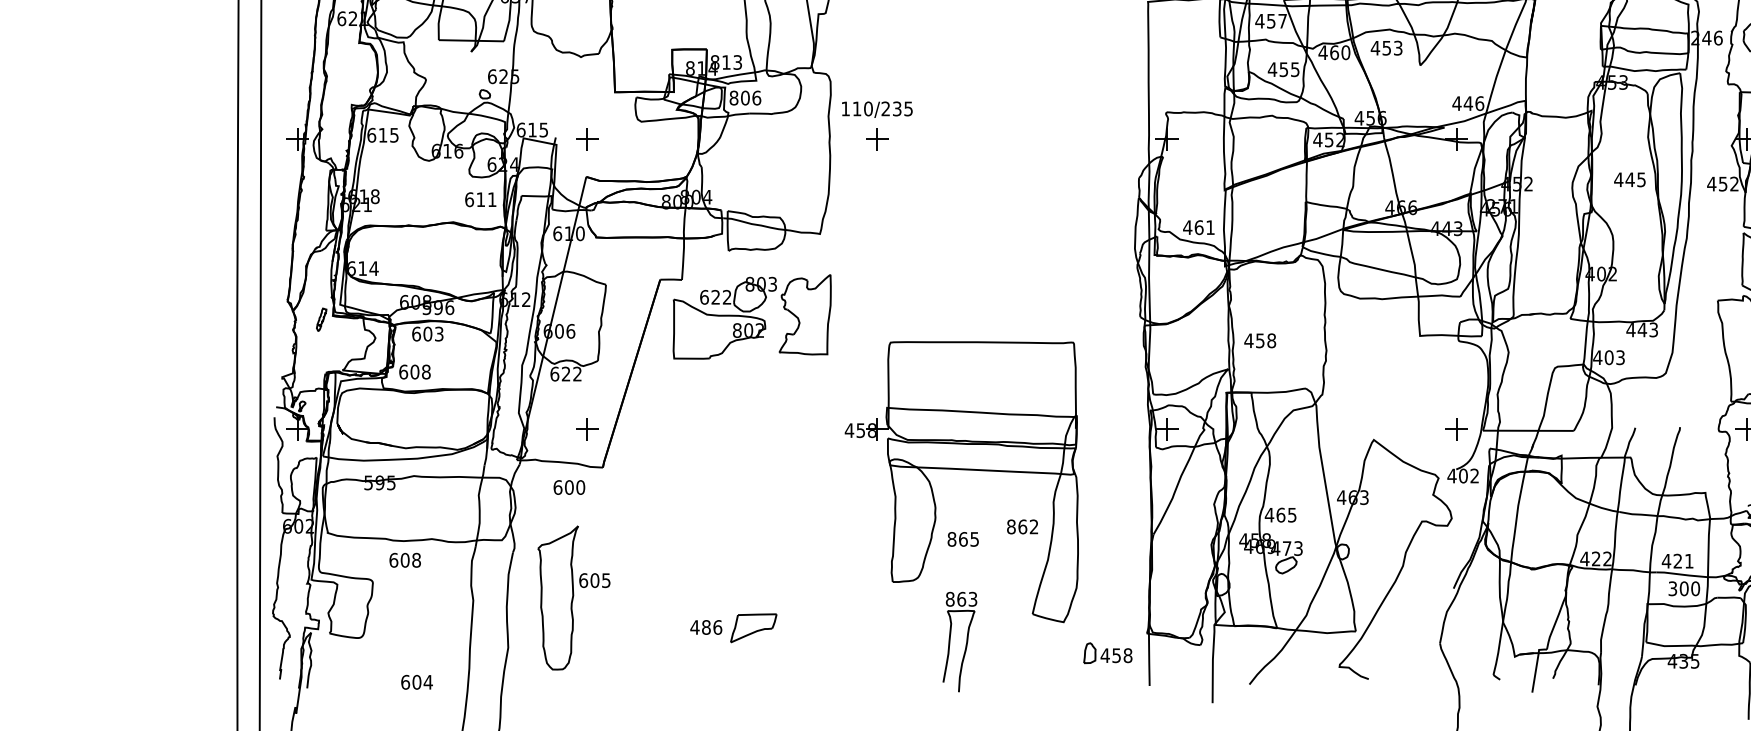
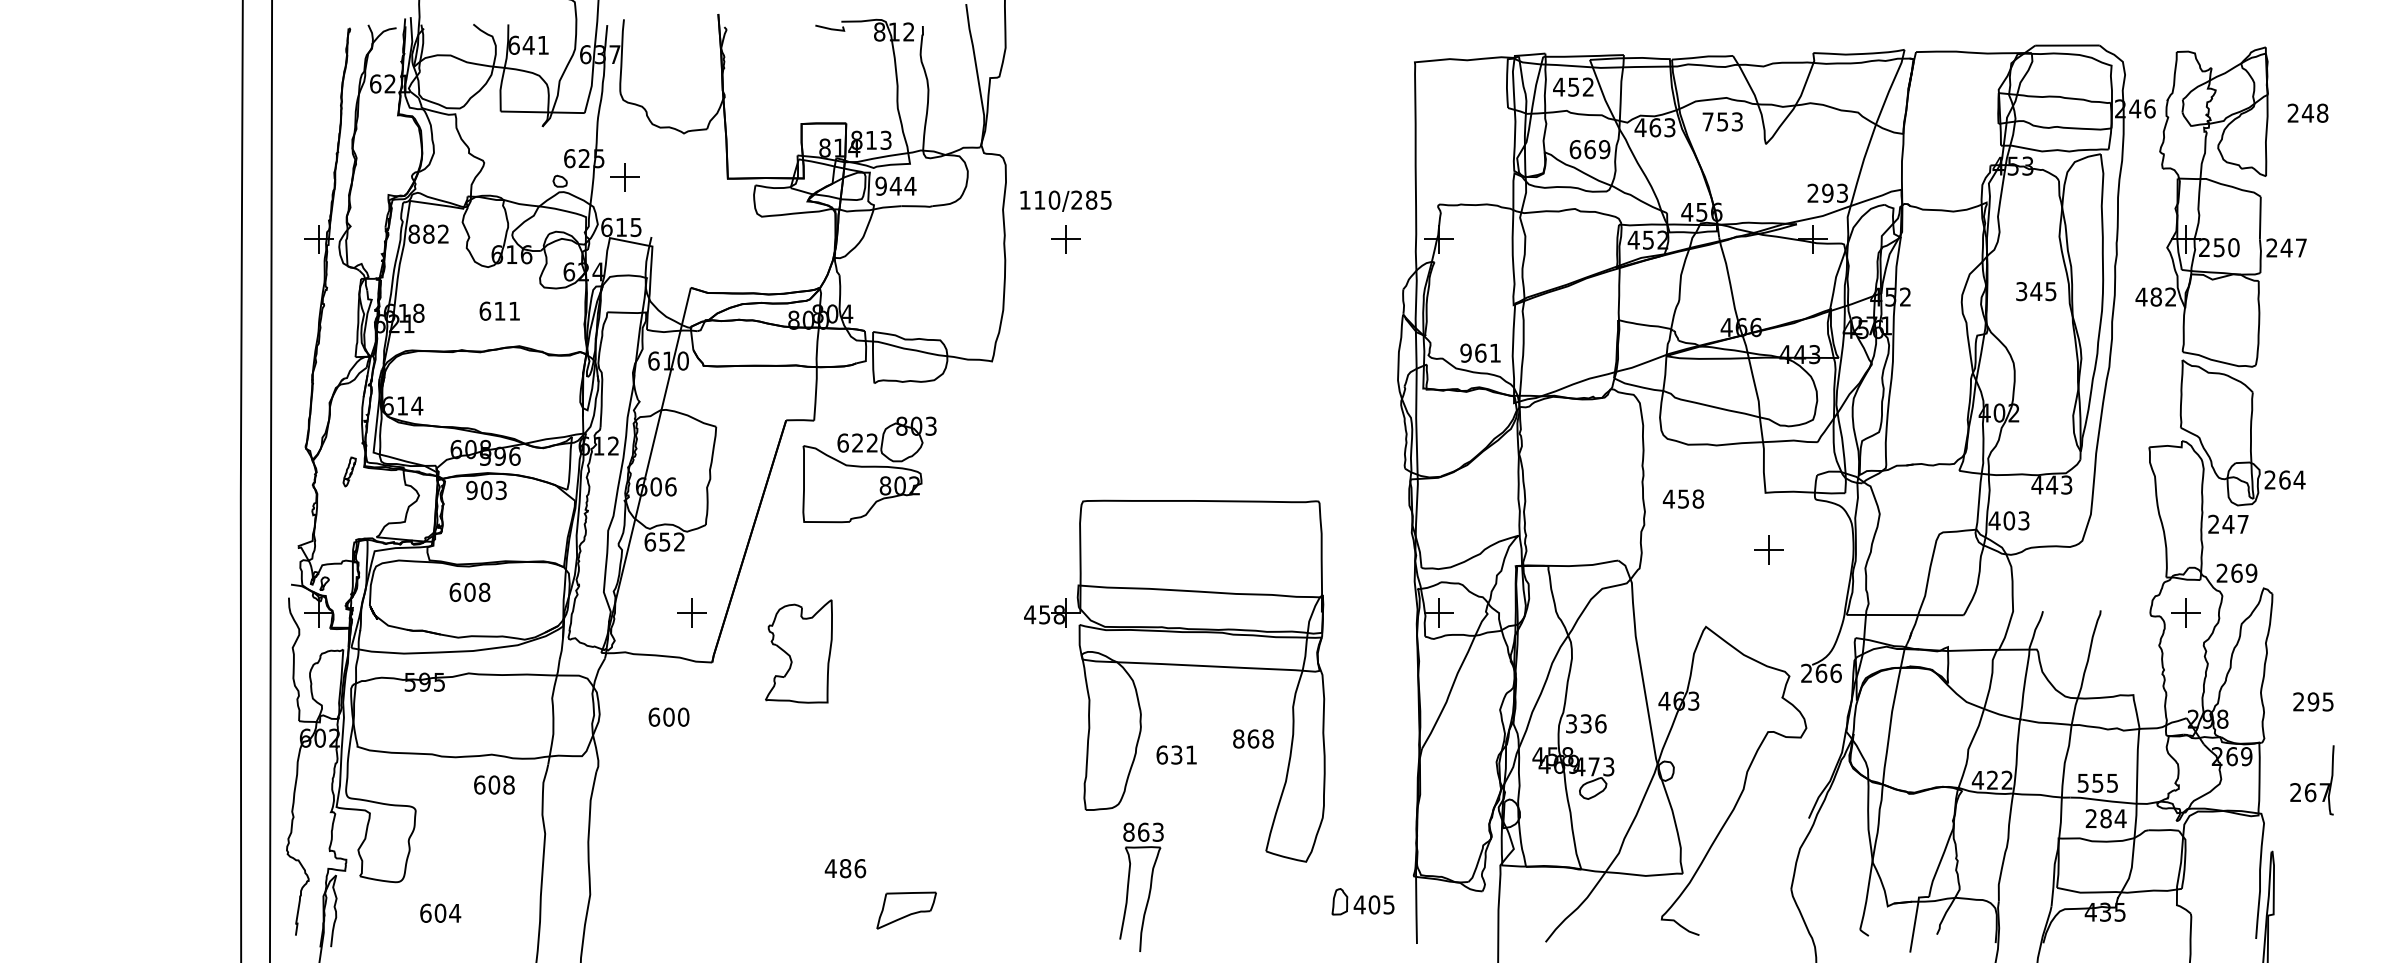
text: (1281, 20) -> (1587, 86), 457 -> 452
text: (1375, 47) -> (1708, 121), 453 -> 753
text: (1345, 52) -> (1669, 127), 460 -> 463
text: (1283, 69) -> (1589, 149), 455 -> 669
text: (745, 97) -> (895, 185), 806 -> 944
text: (1468, 102) -> (1827, 192), 446 -> 293
text: (897, 108) -> (1091, 199), 110/235 -> 110/285
text: (382, 134) -> (428, 233), 615 -> 882
part: (586, 139) -> (624, 177), moved
text: (1618, 179) -> (2021, 291), 445 -> 345
text: (1722, 183) -> (2155, 296), 452 -> 482
text: (480, 199) -> (499, 310), moved
text: (1188, 227) -> (1466, 352), 461 -> 961
part: (804, 314) -> (798, 651), moved
text: (416, 334) -> (471, 490), 603 -> 903
text: (1259, 340) -> (1682, 498), moved
text: (414, 371) -> (469, 591), moved
text: (565, 373) -> (664, 541), 622 -> 652
part: (1456, 428) -> (1768, 549), moved
text: (1462, 476) -> (1820, 673), 402 -> 266
text: (568, 486) -> (668, 716), moved
text: (1280, 514) -> (1585, 723), 465 -> 336
text: (1033, 526) -> (1267, 738), 862 -> 868
text: (963, 538) -> (1176, 754), 865 -> 631
text: (405, 559) -> (494, 784), moved
text: (1677, 560) -> (2097, 782), 421 -> 555
text: (1683, 588) -> (2105, 818), 300 -> 284
part: (573, 597) -> (674, 830), removed
part: (753, 628) -> (906, 910), moved
part: (966, 642) -> (1149, 887), moved
text: (1122, 655) -> (1381, 904), 458 -> 405
text: (416, 681) -> (440, 912), moved

